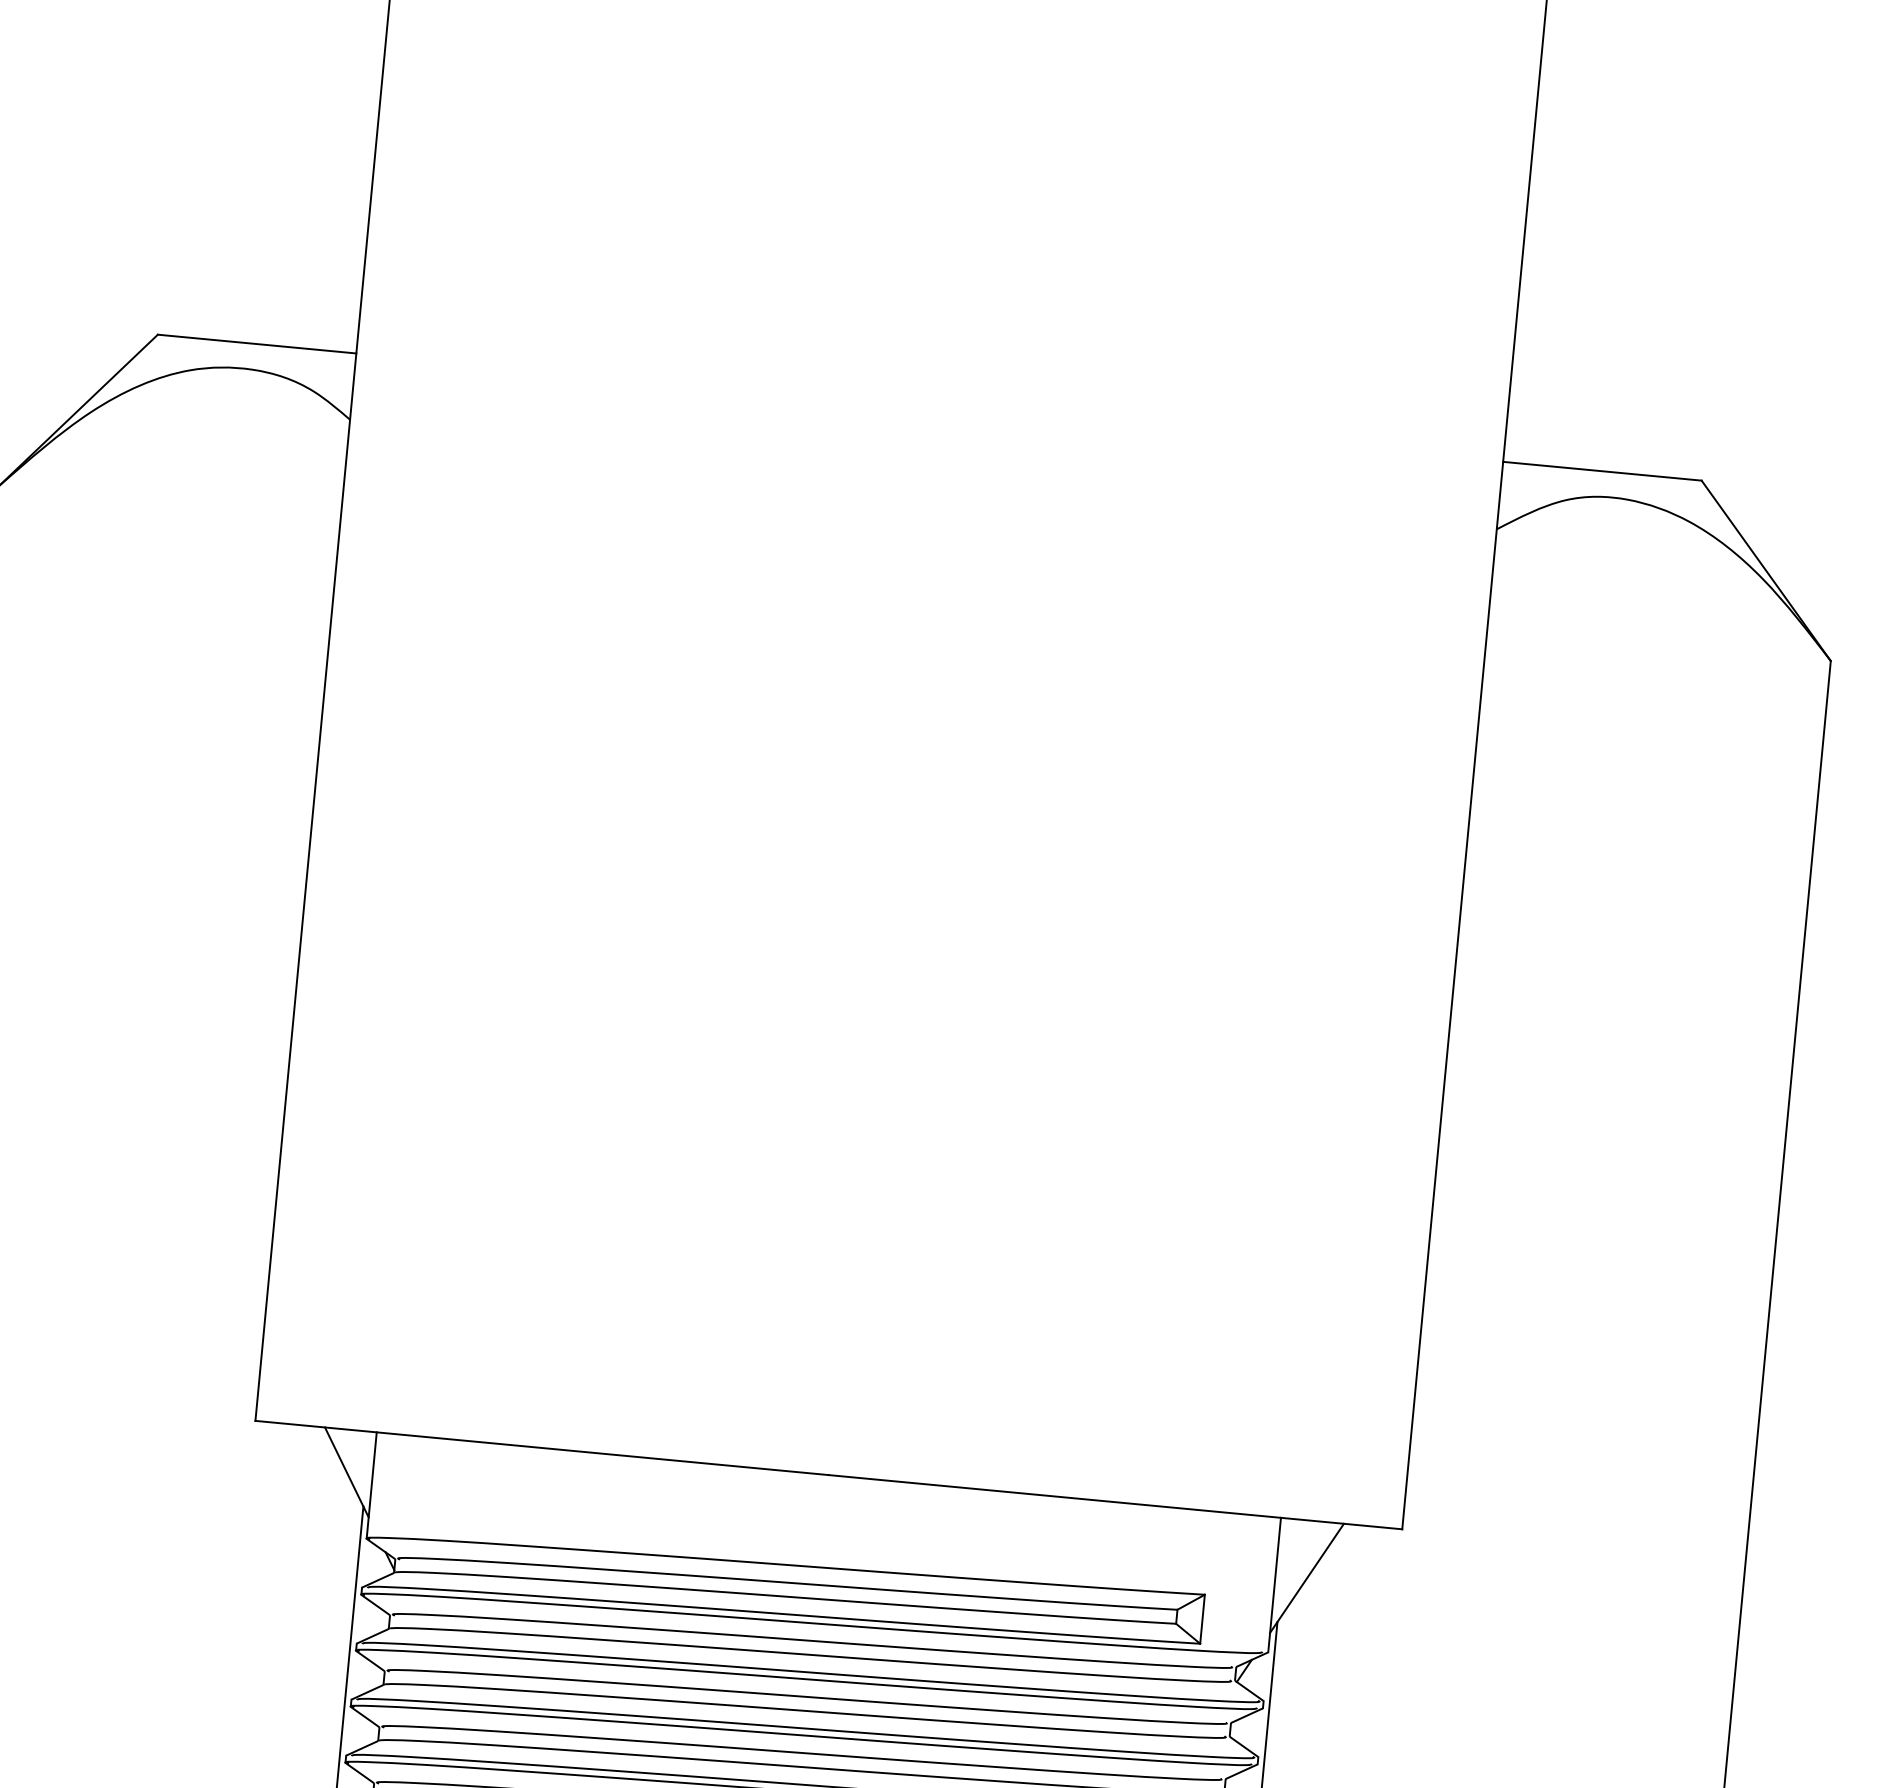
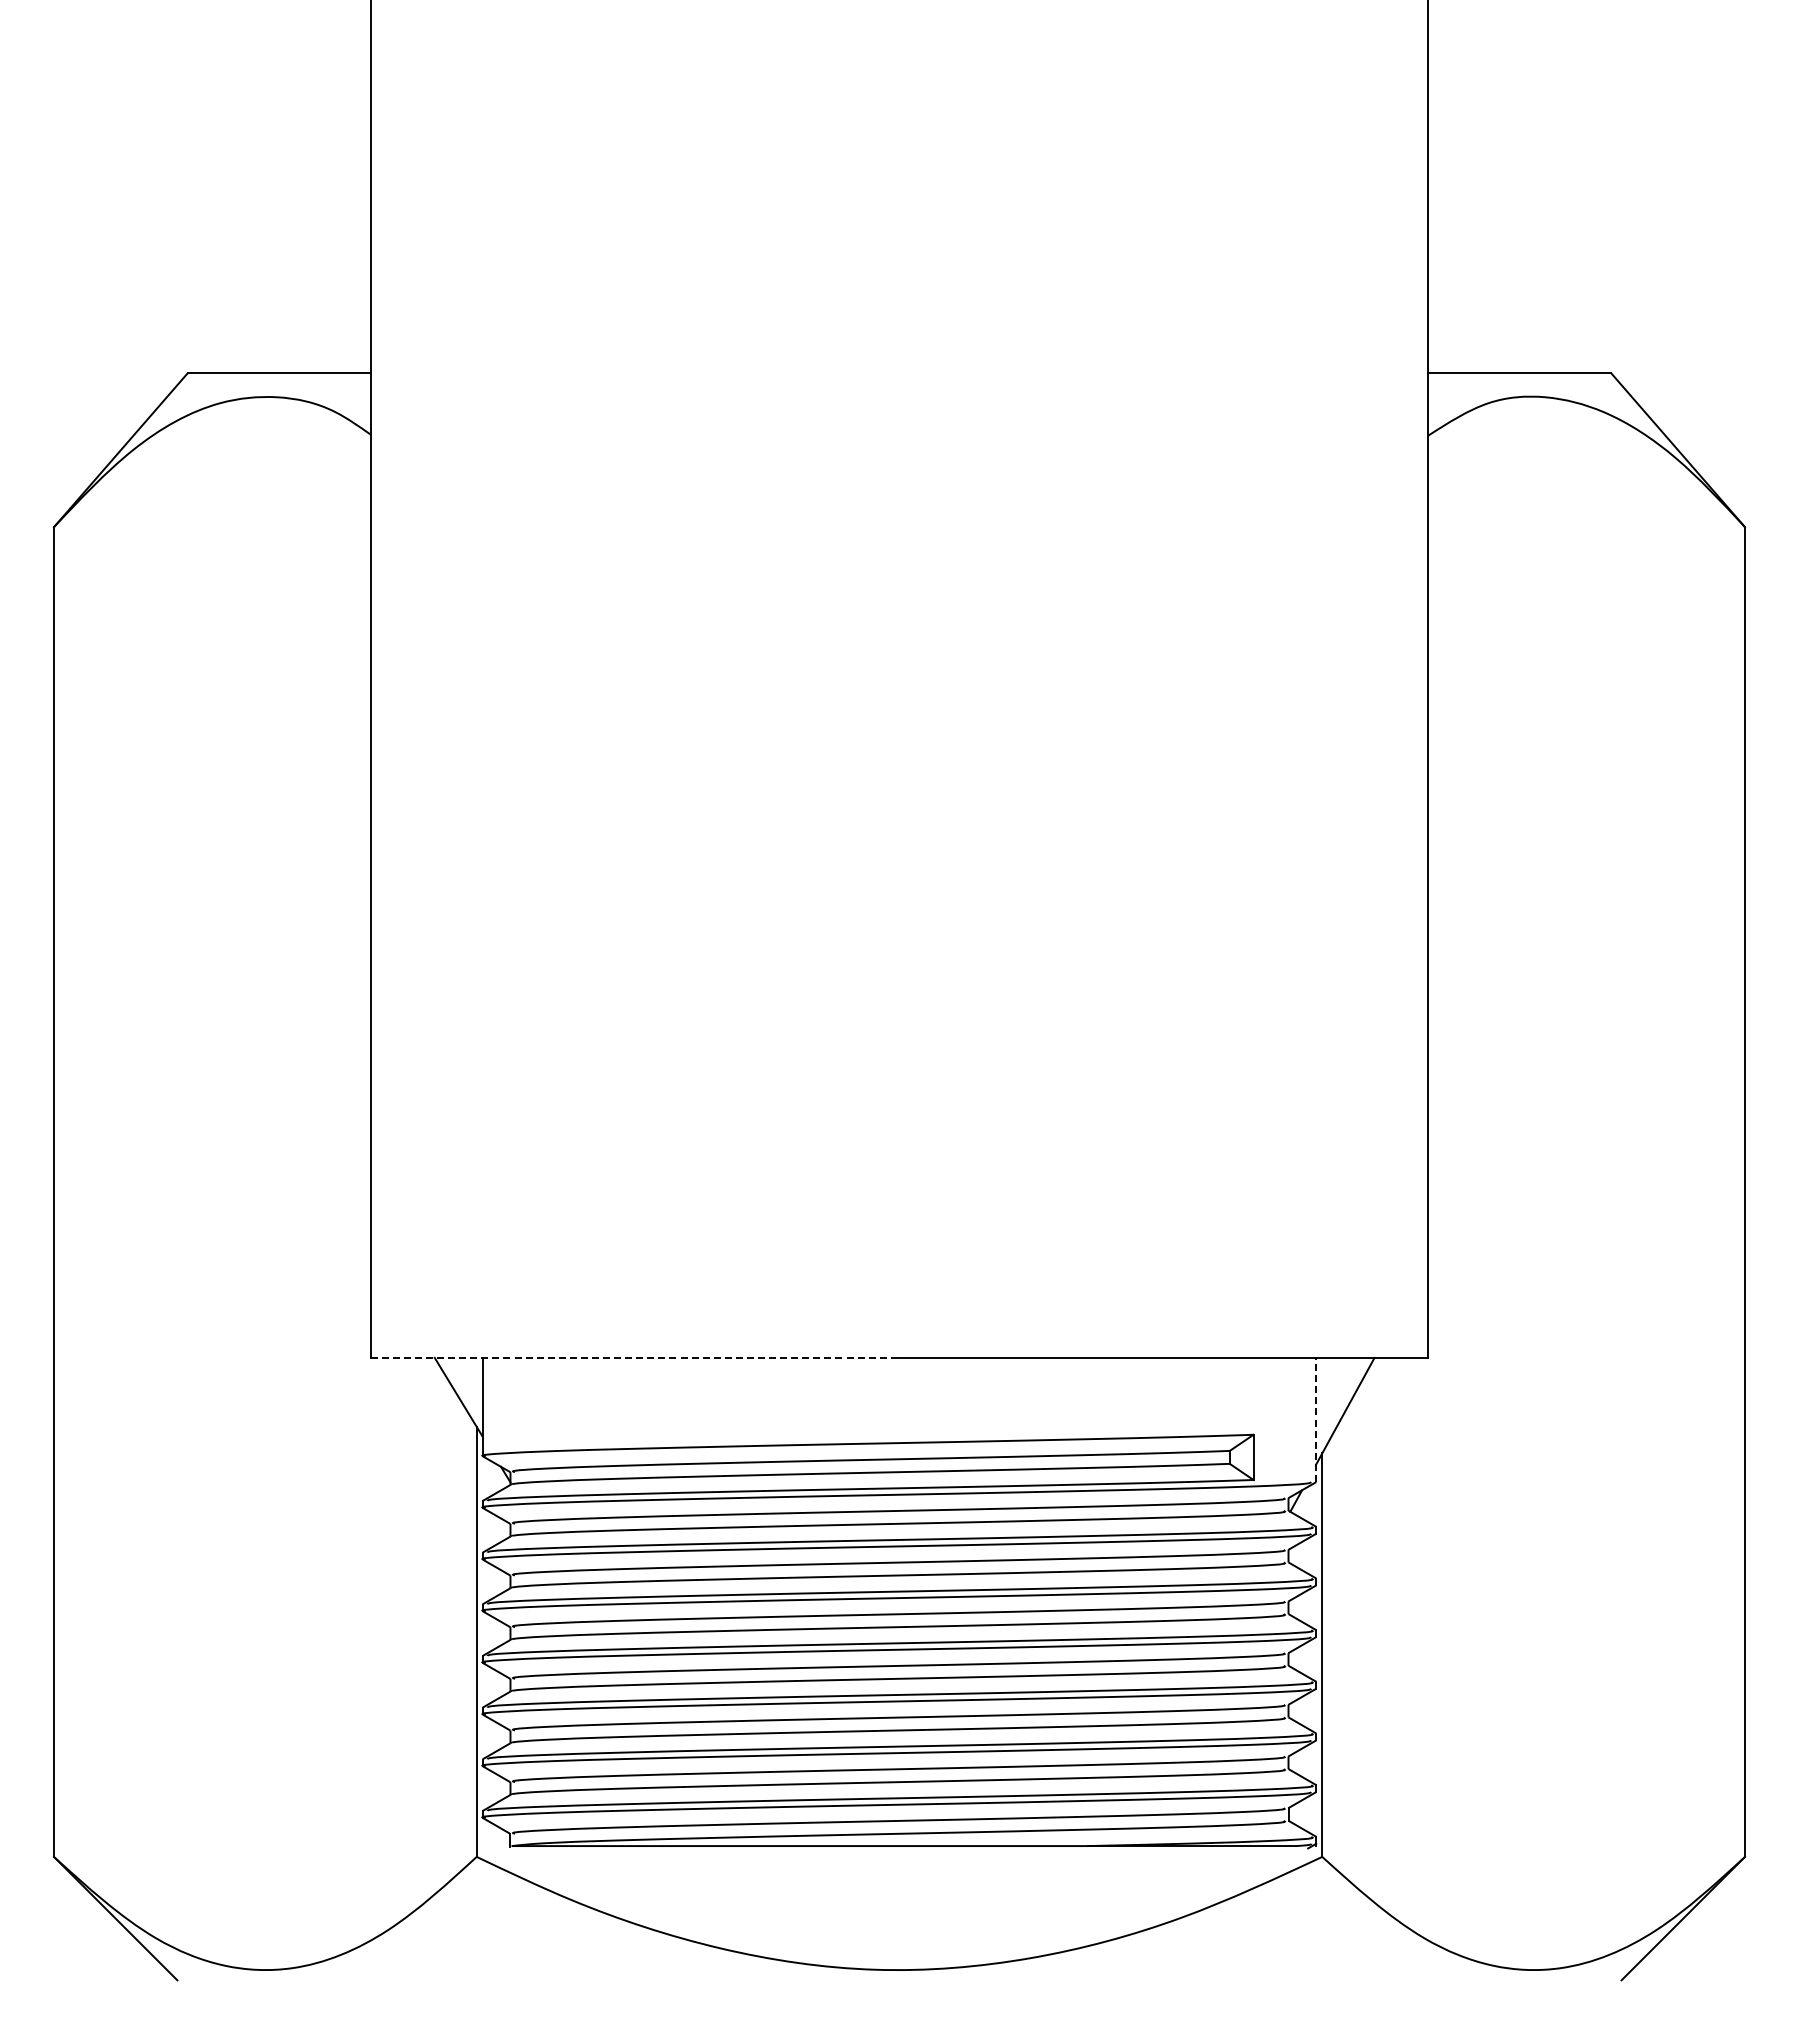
line: (542, 1447) -> (635, 1357), solid -> dashed
line: (1274, 1584) -> (1316, 1419), solid -> dashed

